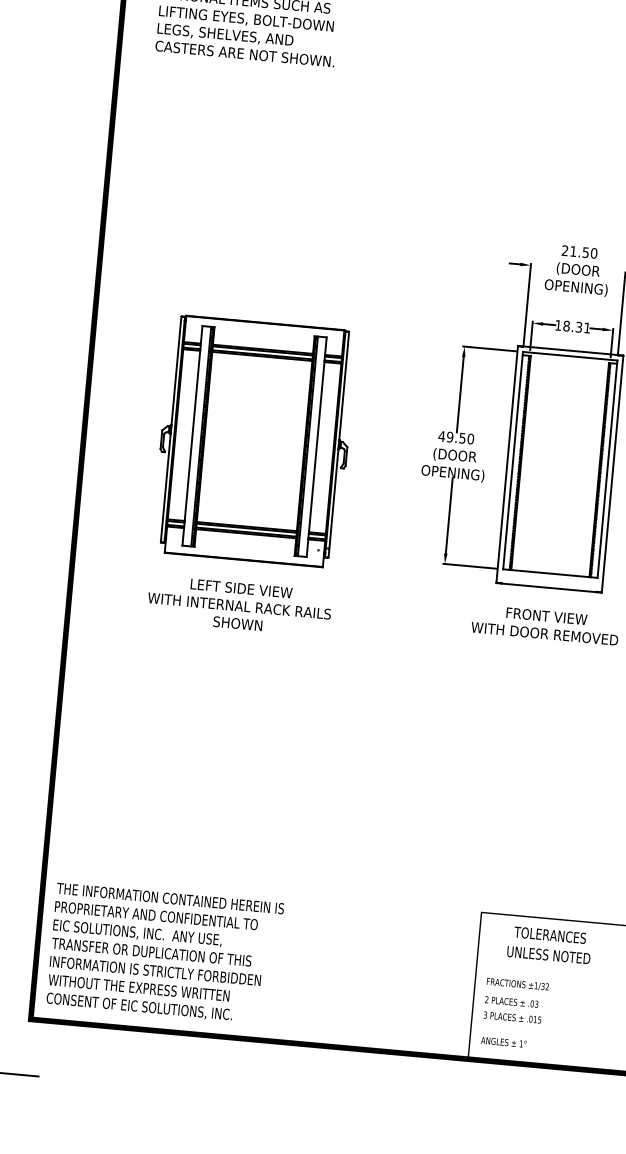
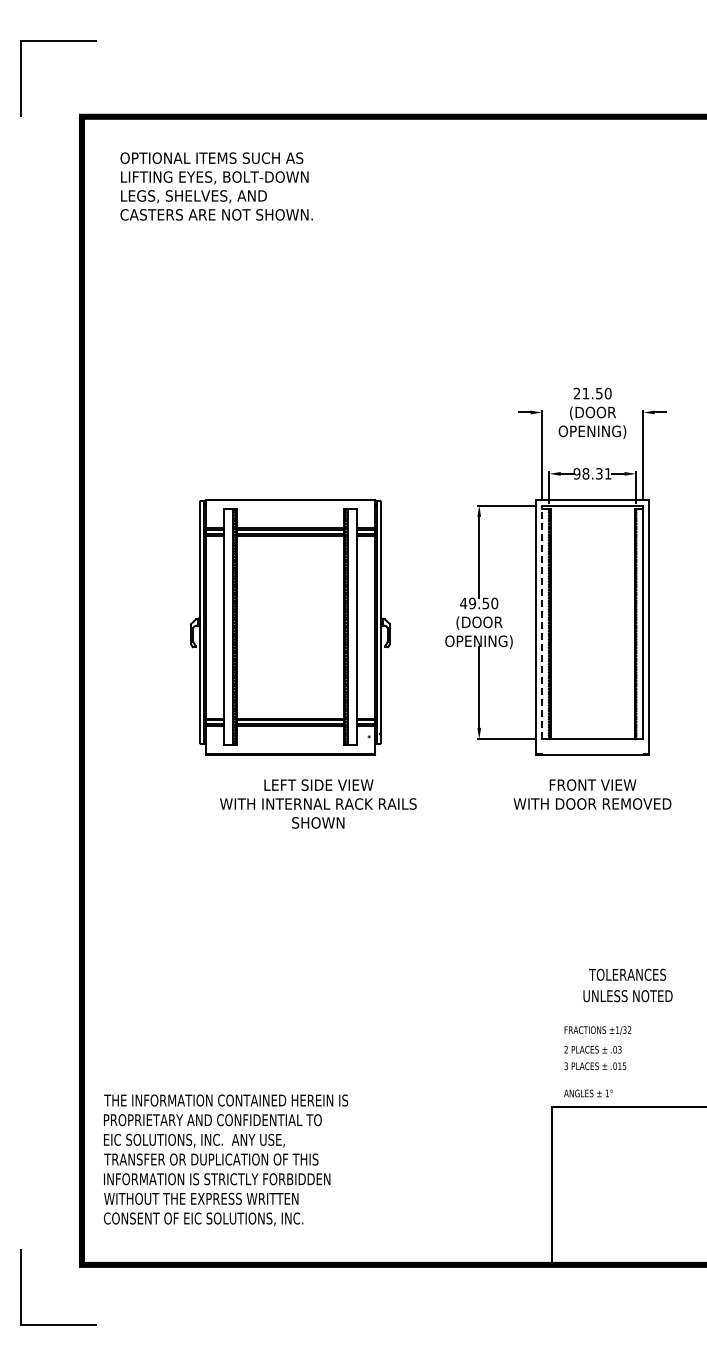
text: (557, 325) -> (576, 473), 18.31 -> 98.31
part: (254, 441) -> (290, 627), moved
line: (512, 460) -> (541, 622), solid -> dashed
text: (239, 605) -> (318, 803), moved
text: (165, 954) -> (226, 1160), moved
text: (536, 988) -> (618, 1032), moved

